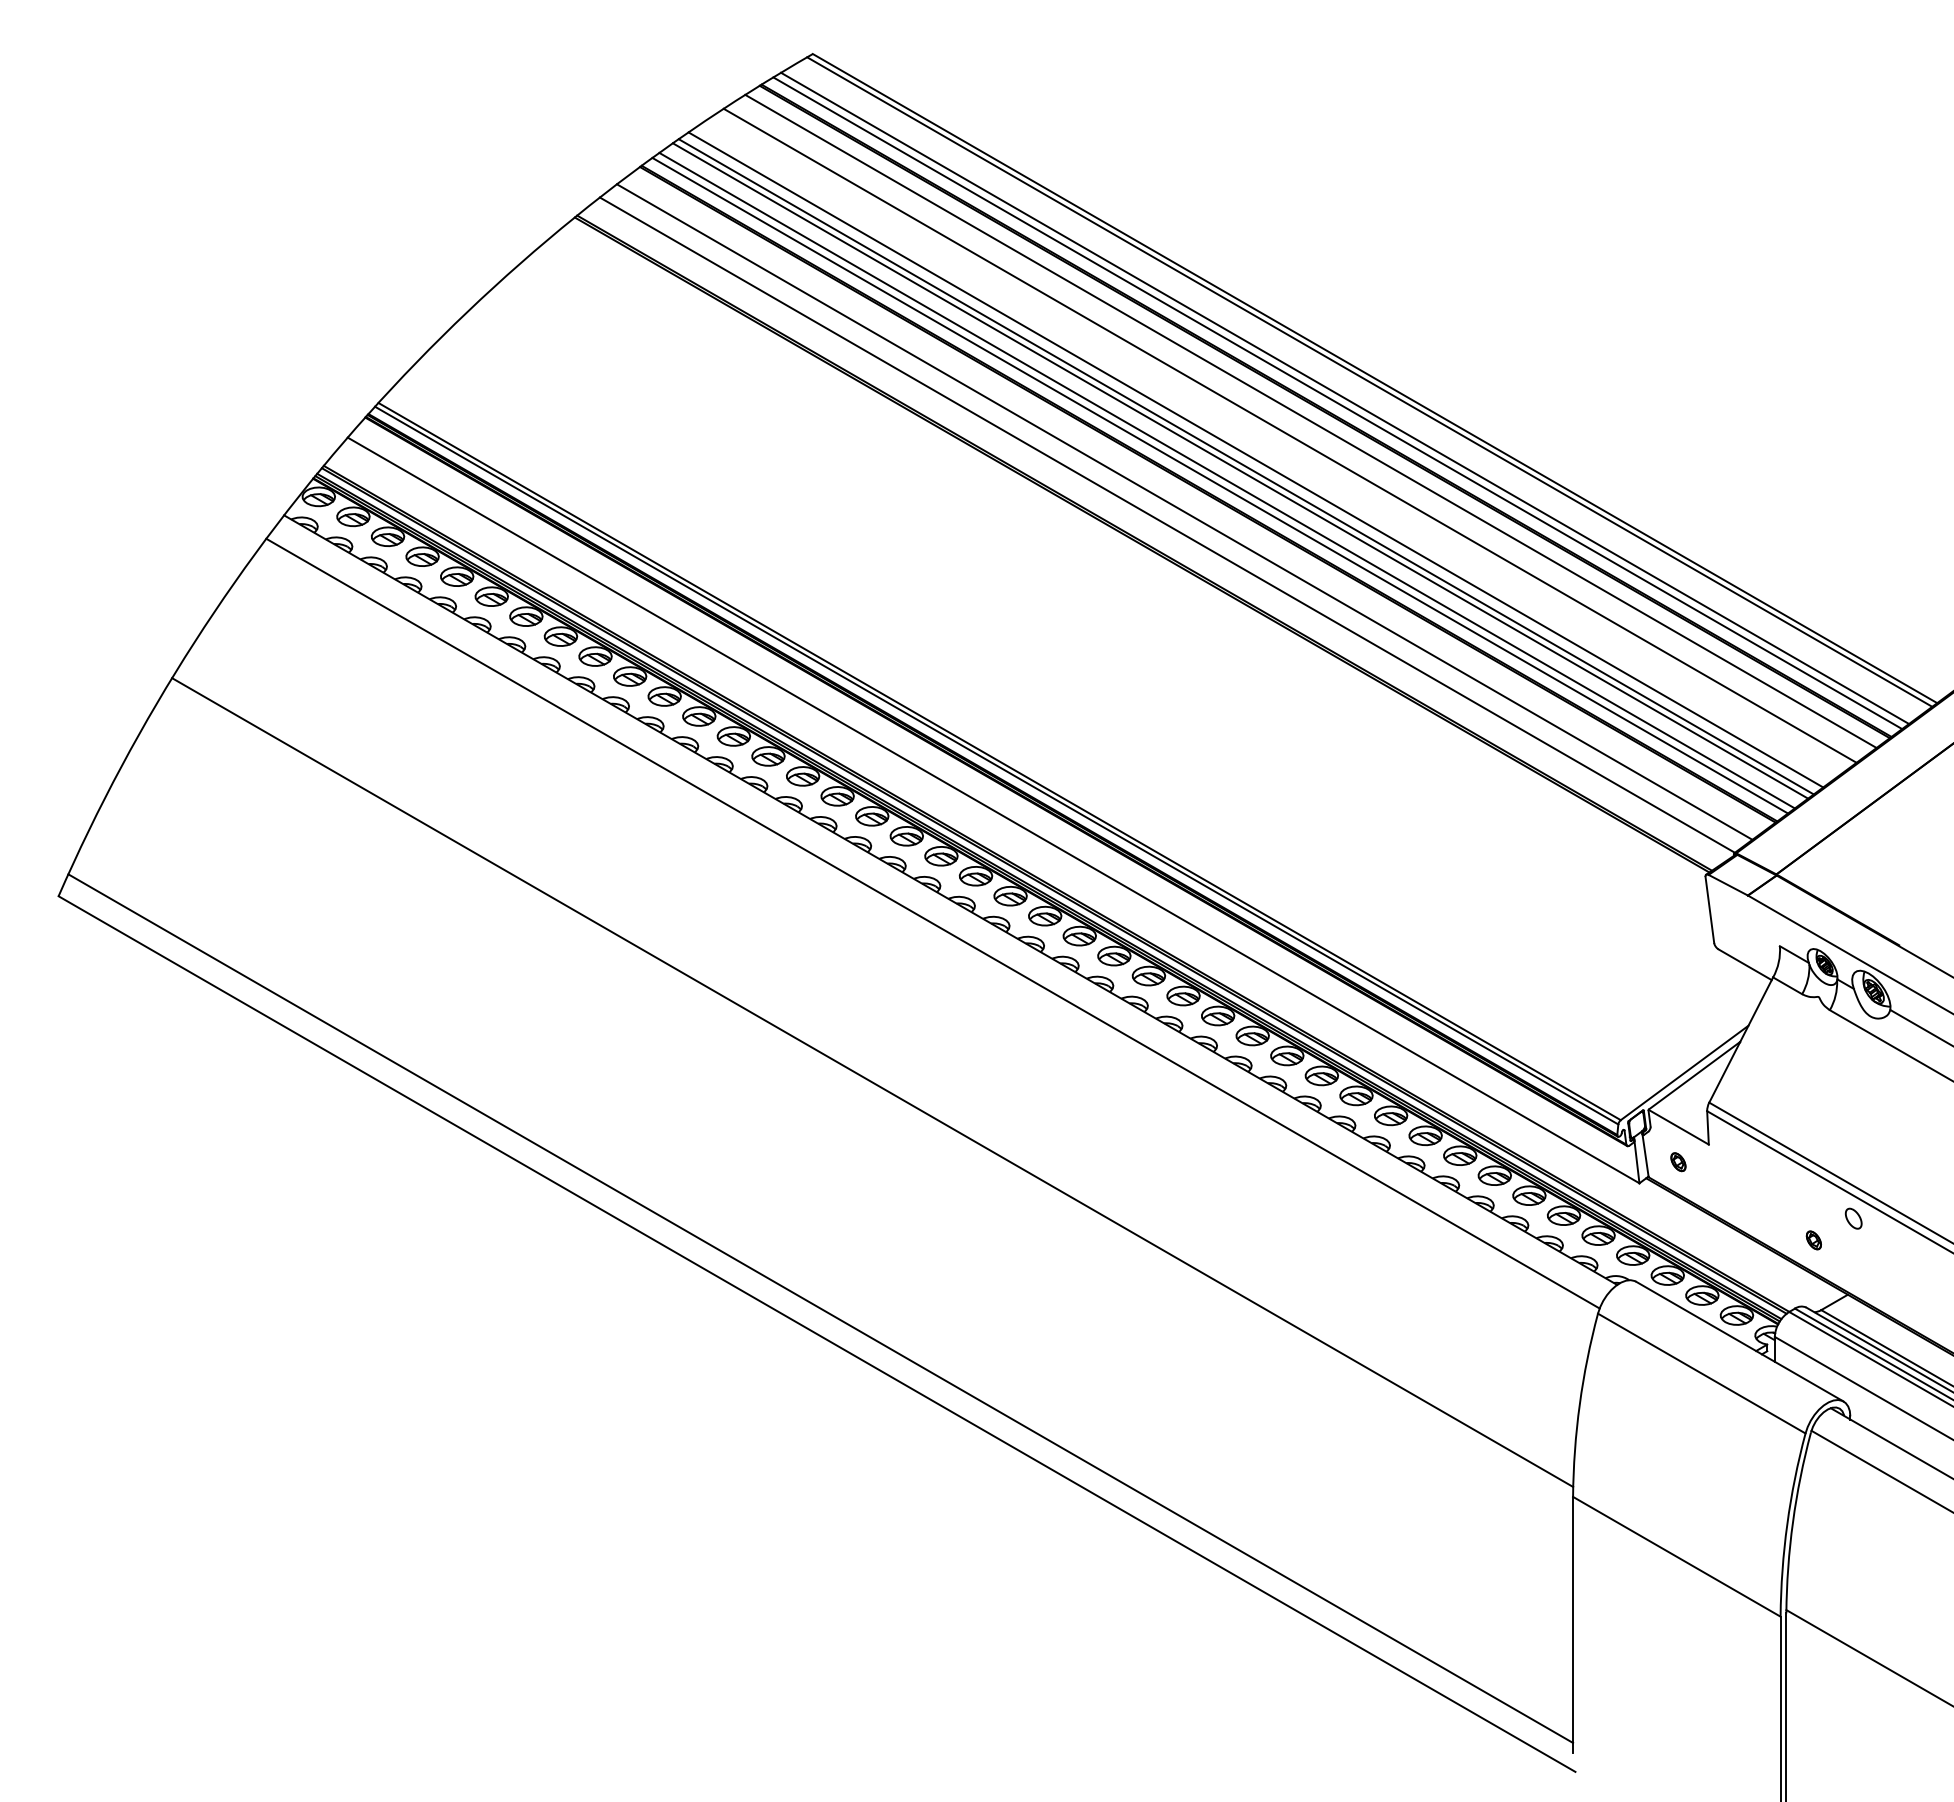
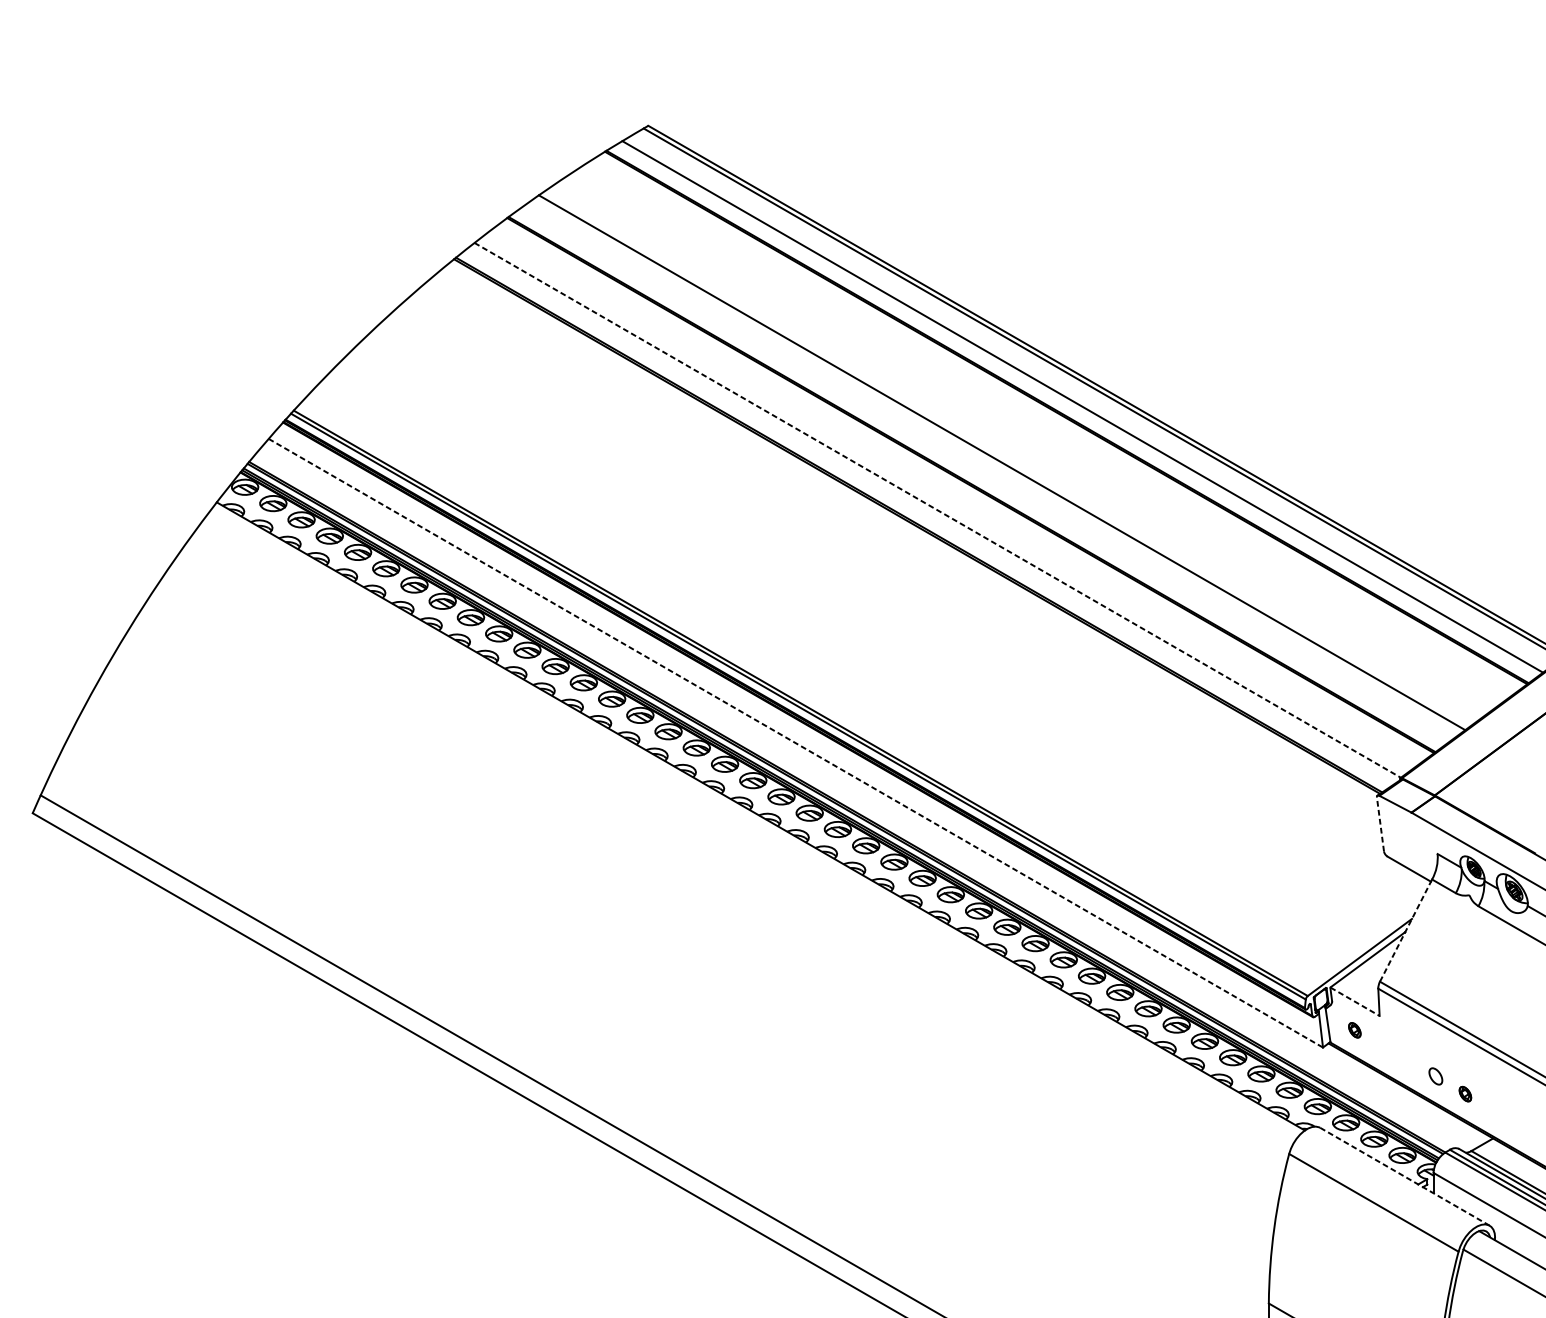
line: (1337, 403) -> (1076, 411), removed
line: (1310, 420) -> (1054, 424), removed
line: (1289, 435) -> (1037, 437), removed
line: (1255, 459) -> (1009, 456), removed
line: (1240, 470) -> (997, 465), removed
line: (1226, 480) -> (985, 473), removed
line: (1220, 485) -> (981, 477), removed
line: (1184, 511) -> (951, 499), removed
line: (1167, 525) -> (937, 510), solid -> dashed
line: (993, 810) -> (795, 743), solid -> dashed
line: (1709, 909) -> (1380, 824), solid -> dashed
line: (932, 923) -> (746, 835), removed
line: (1741, 1039) -> (1406, 930), solid -> dashed
line: (872, 1082) -> (697, 965), removed
line: (1678, 1127) -> (1354, 1001), solid -> dashed
part: (1853, 1218) -> (1435, 1076), moved
line: (1739, 1341) -> (1404, 1176), solid -> dashed

